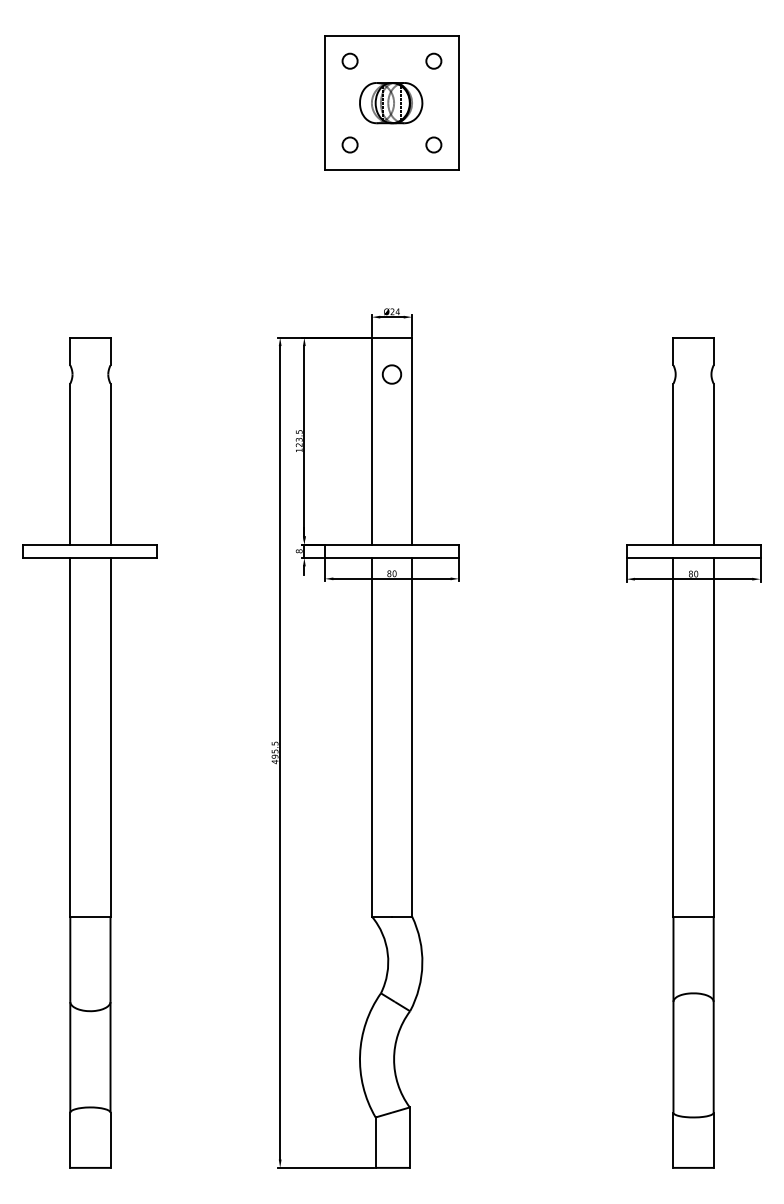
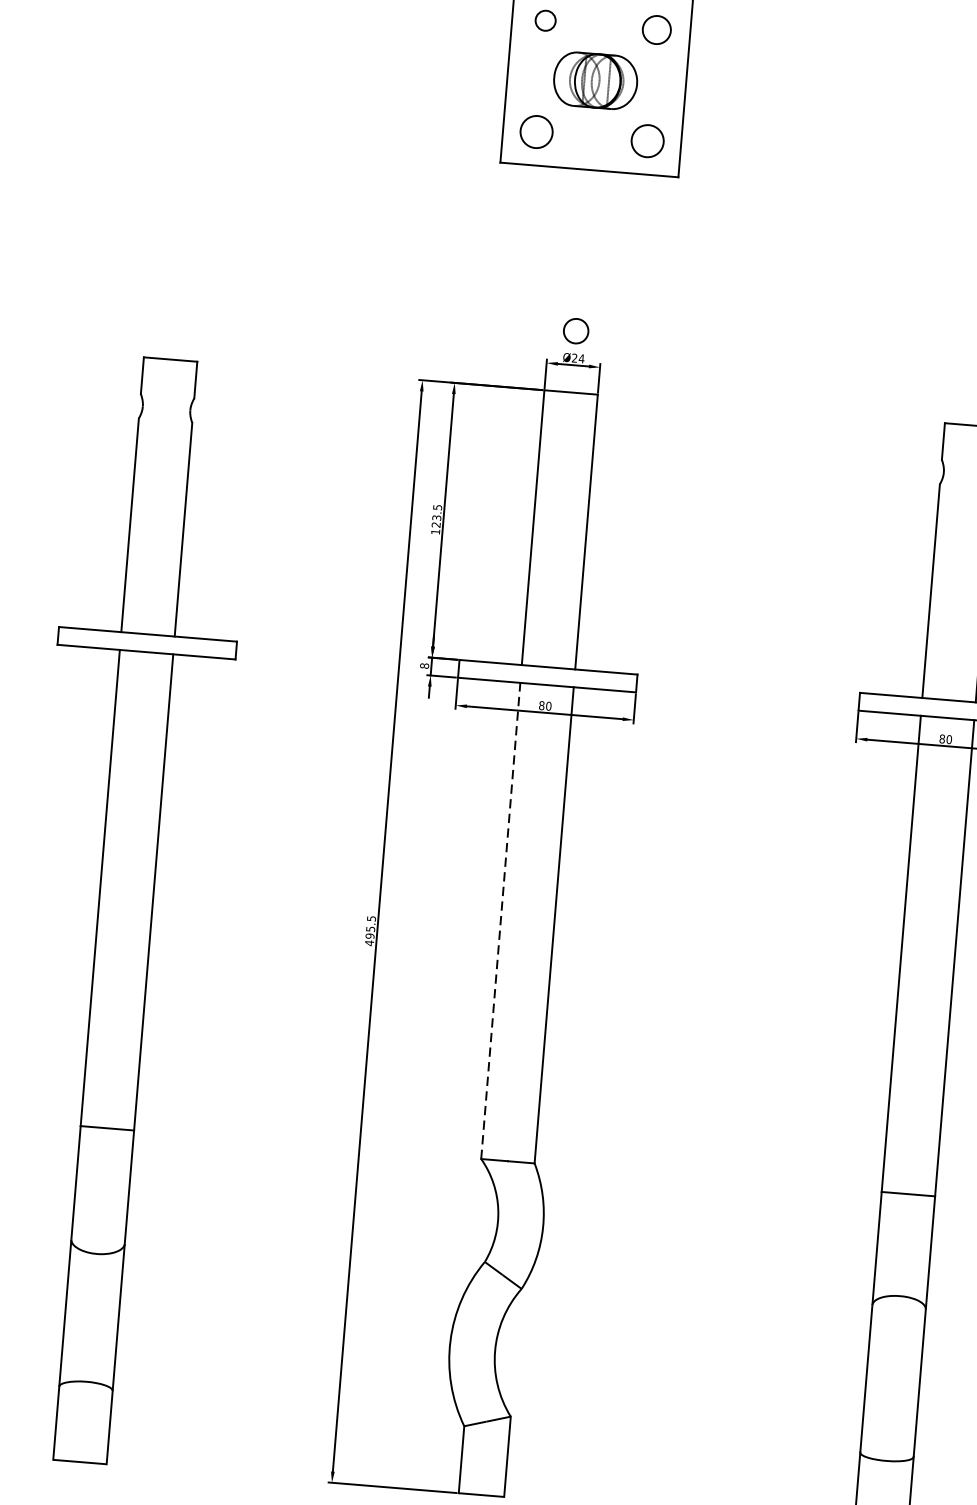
circle: (433, 60) -> (656, 28), size x1.4
circle: (349, 144) -> (535, 131), size x1.6
circle: (433, 144) -> (647, 140), size x1.6
part: (391, 374) -> (575, 331), moved
line: (371, 736) -> (500, 919), solid -> dashed

